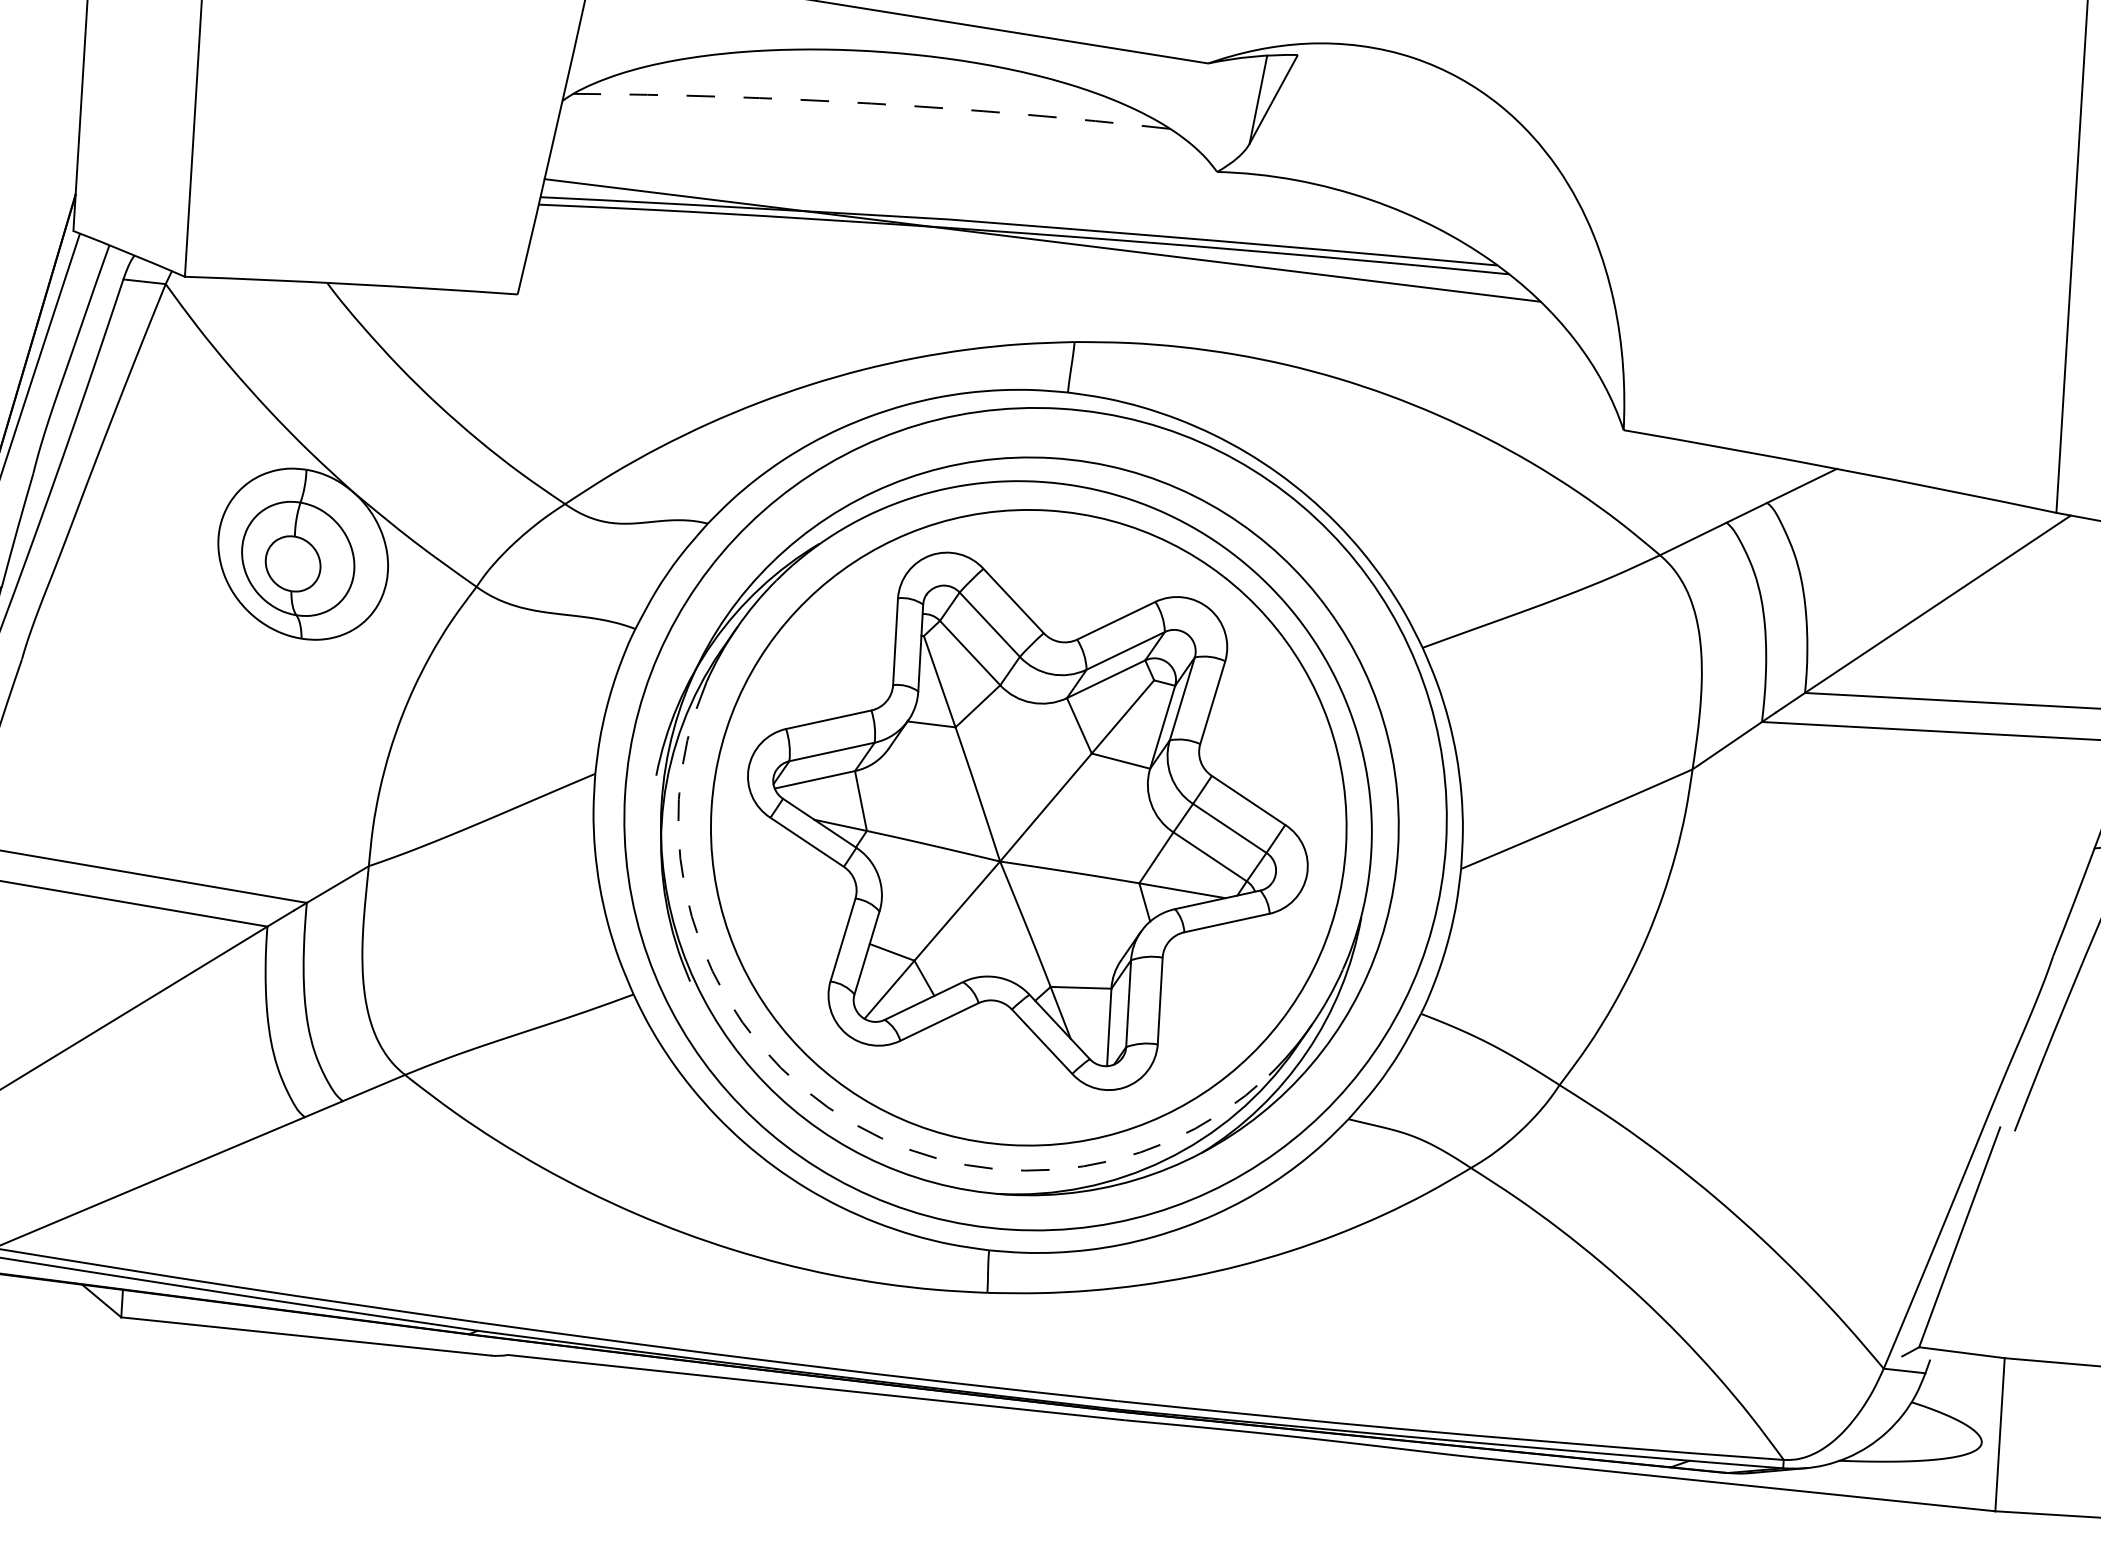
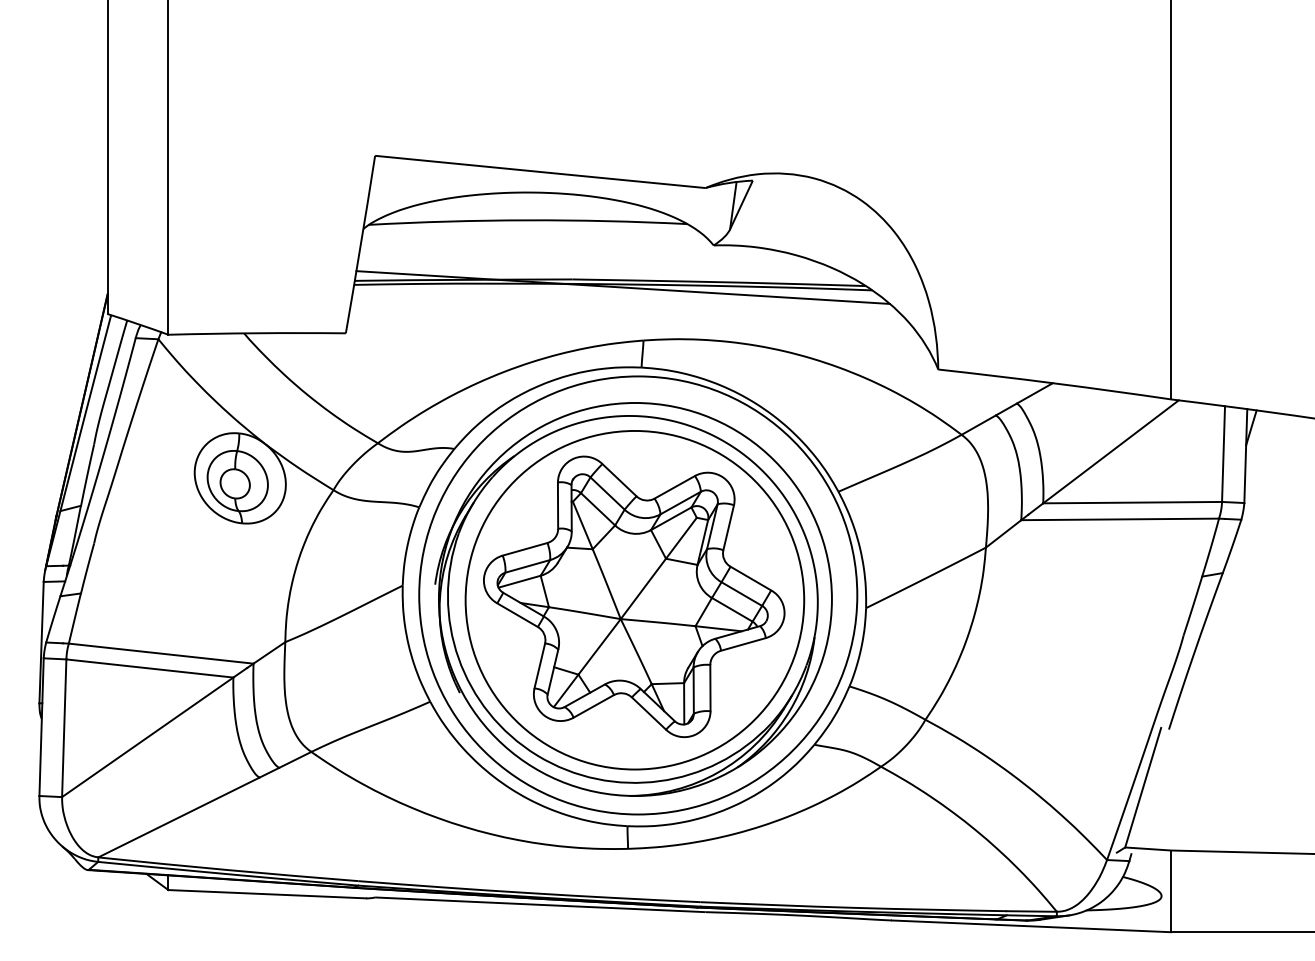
arc: (871, 103) -> (527, 220), dashed -> solid
arc: (828, 1107) -> (537, 755), dashed -> solid

